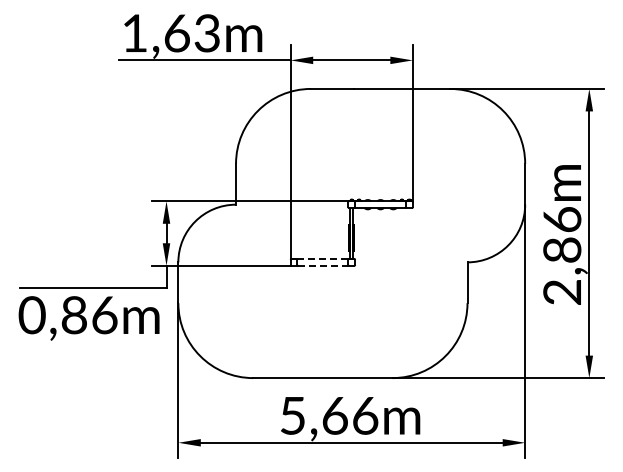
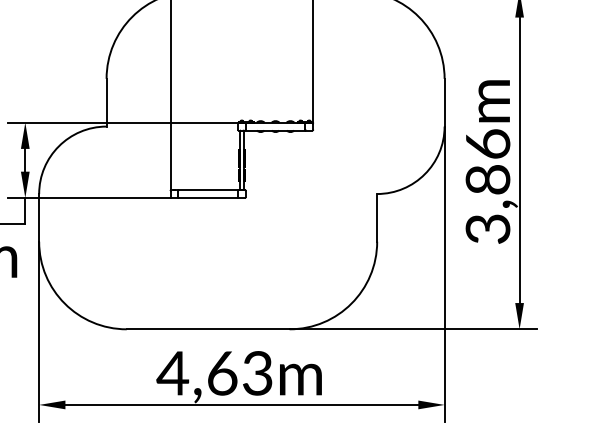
line: (322, 259) -> (207, 190), dashed -> solid
line: (322, 265) -> (207, 197), dashed -> solid
text: (562, 292) -> (488, 229), 2,86m -> 3,86m
text: (328, 415) -> (214, 373), 5,66m -> 4,63m

